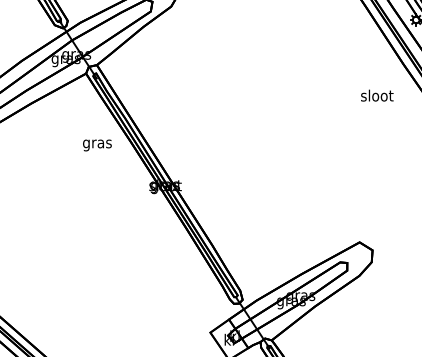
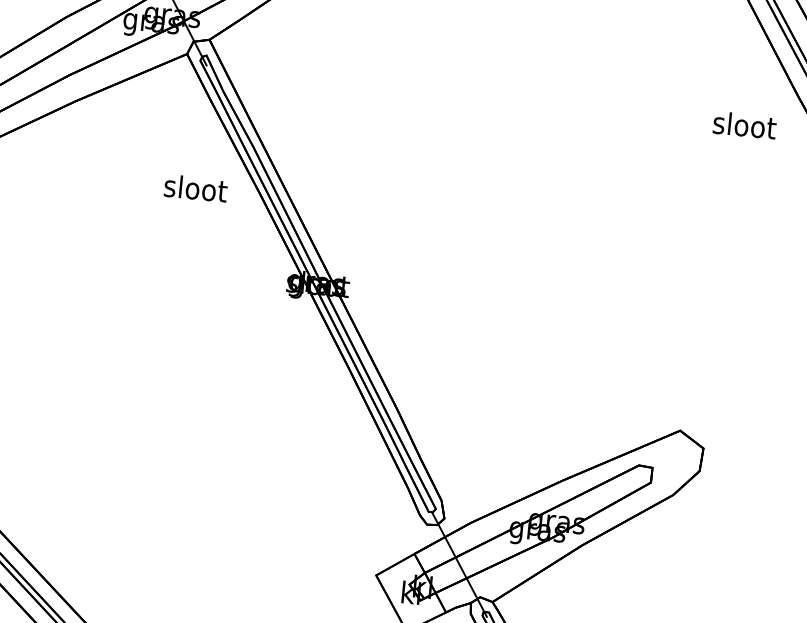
text: (377, 95) -> (745, 125), moved
text: (97, 143) -> (195, 190), gras -> sloot

